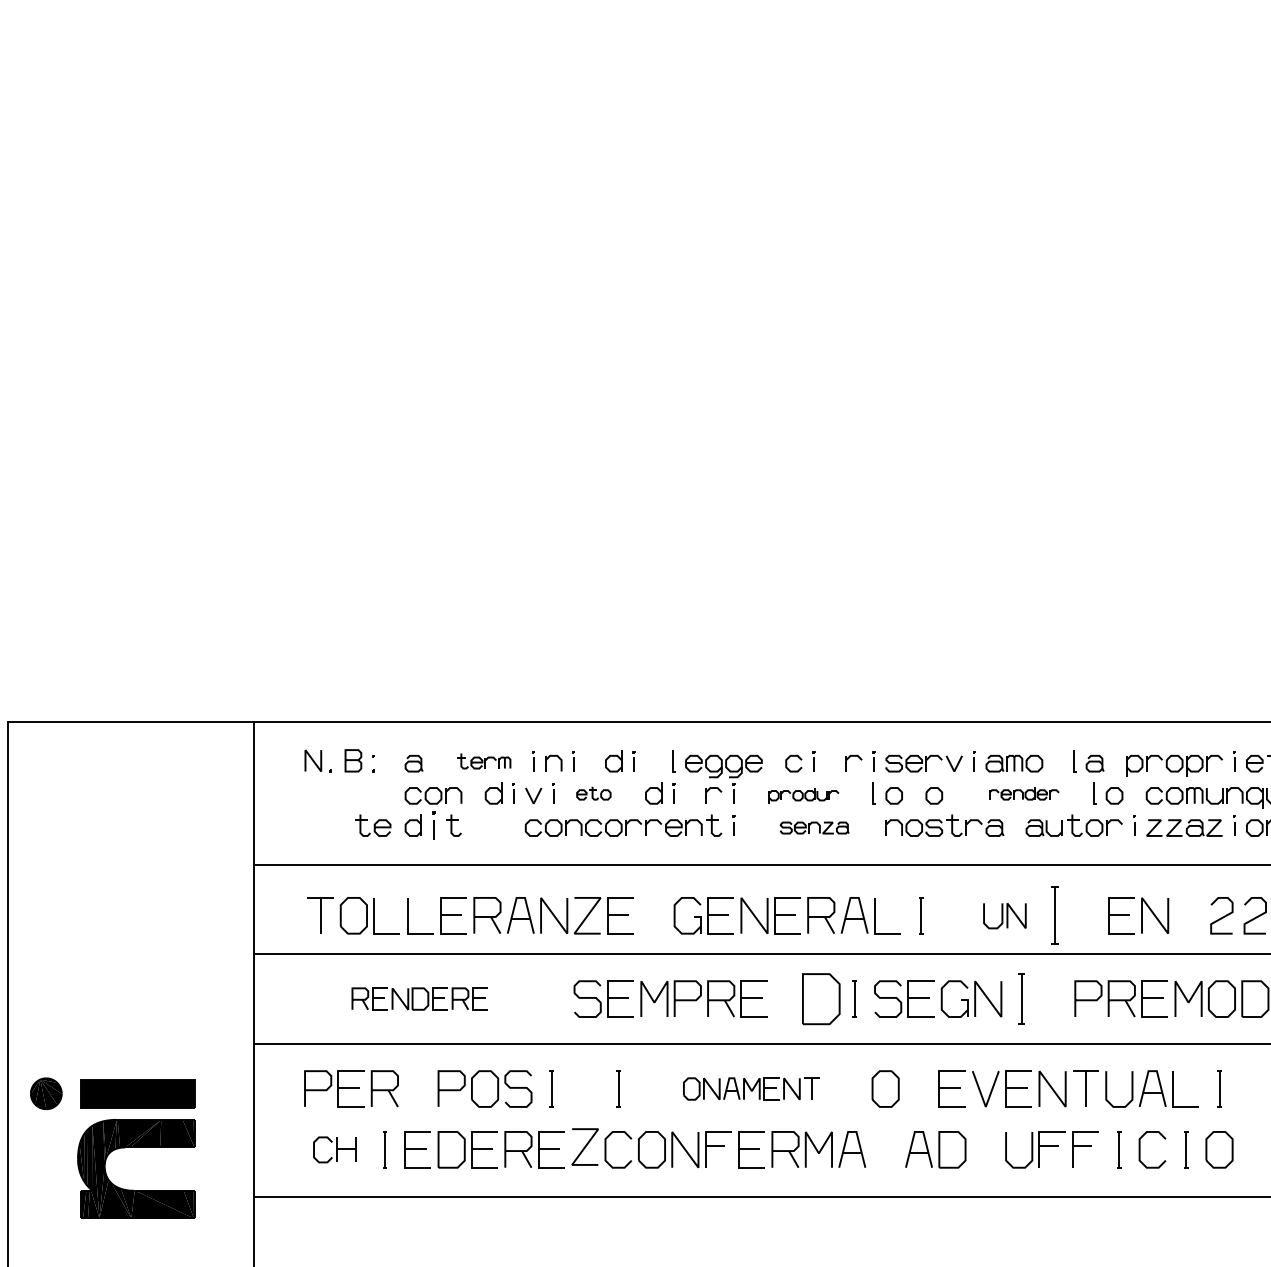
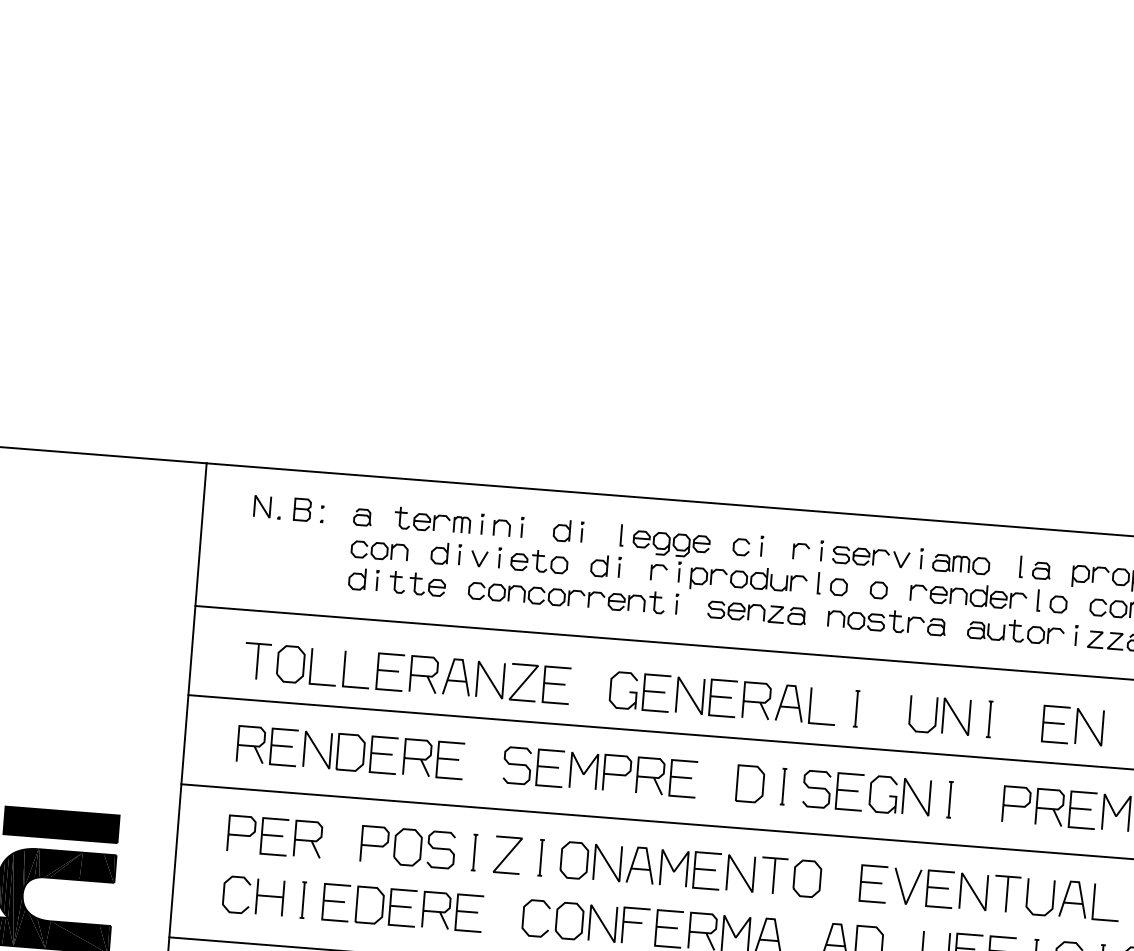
part: (484, 761) -> (433, 520), size x1.43
part: (593, 793) -> (539, 561), size x1.67
part: (1023, 793) -> (967, 594), size x1.67
part: (803, 795) -> (748, 579), size x1.67
part: (373, 825) -> (428, 584), moved
part: (433, 825) -> (377, 580), size x0.71
part: (814, 827) -> (756, 612), size x1.43
part: (1004, 915) -> (939, 715), size x1.43
part: (1054, 915) -> (989, 719), size x0.62
part: (419, 998) -> (349, 751), size x1.67
part: (821, 998) -> (750, 783), size x0.71
part: (1021, 998) -> (949, 799), size x0.71
part: (751, 1088) -> (673, 867), size x1.67
line: (584, 1146) -> (507, 854), moved
part: (334, 1149) -> (253, 895), size x1.43

